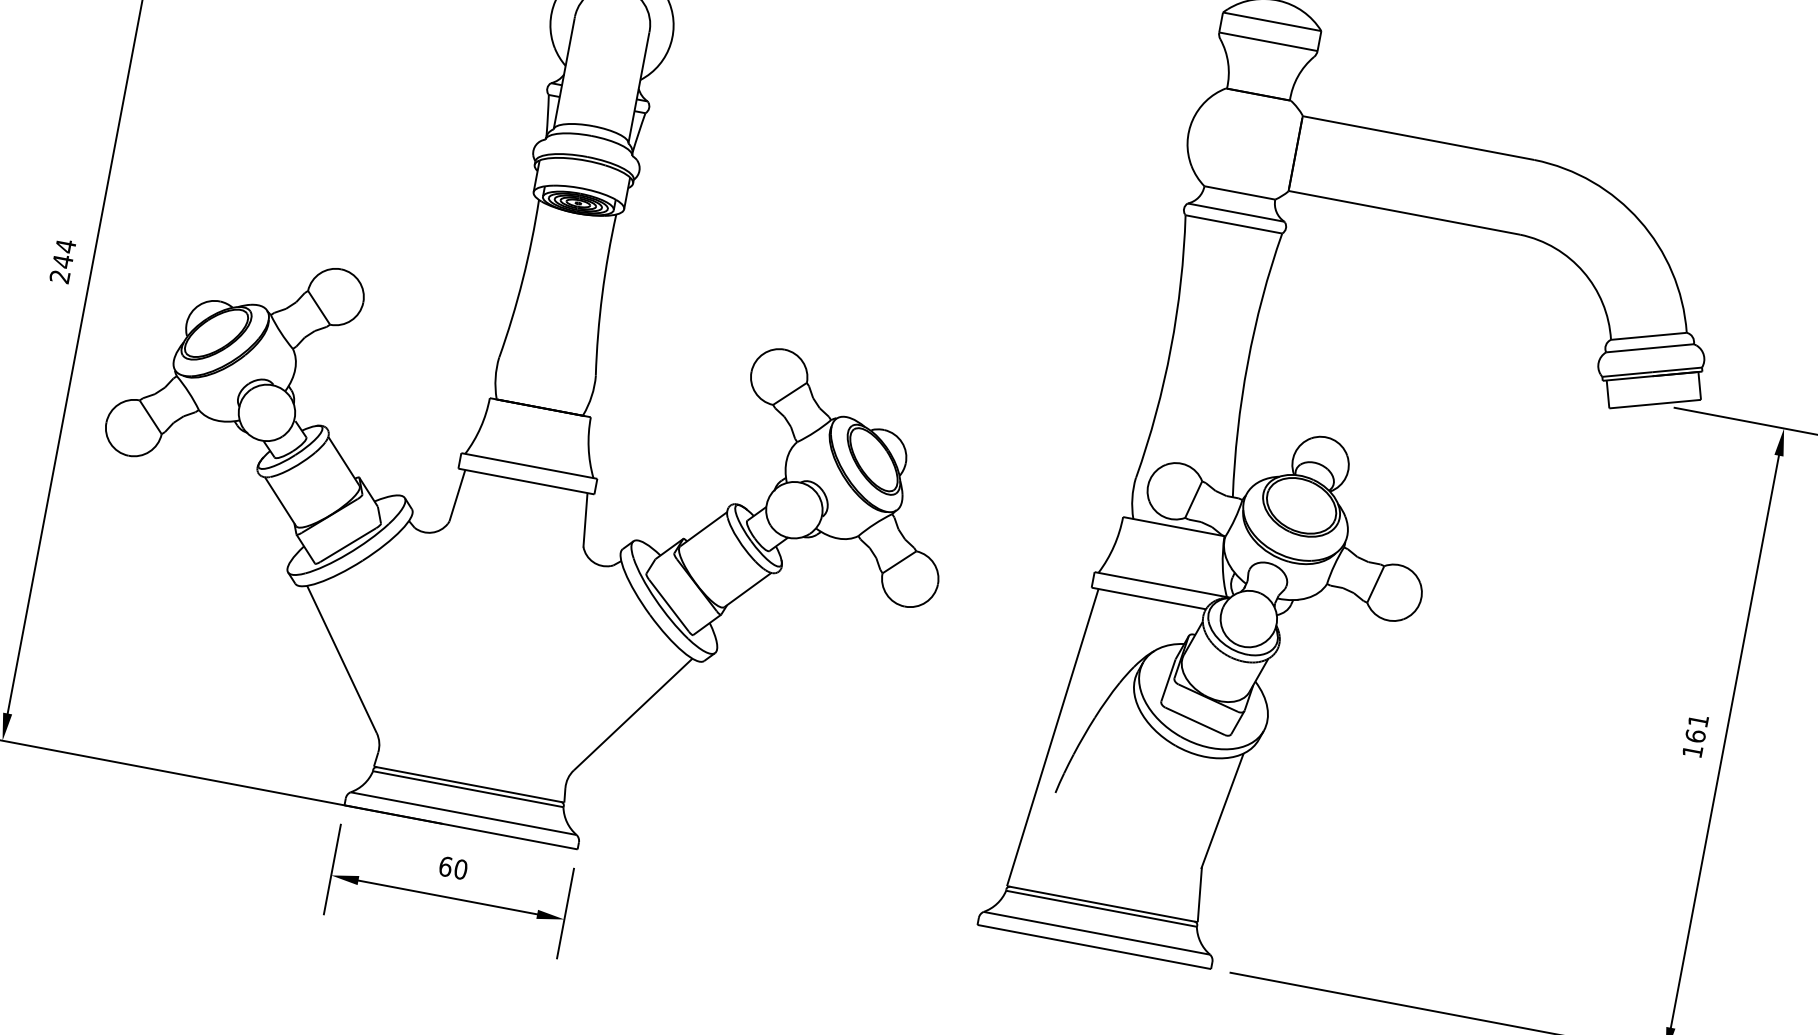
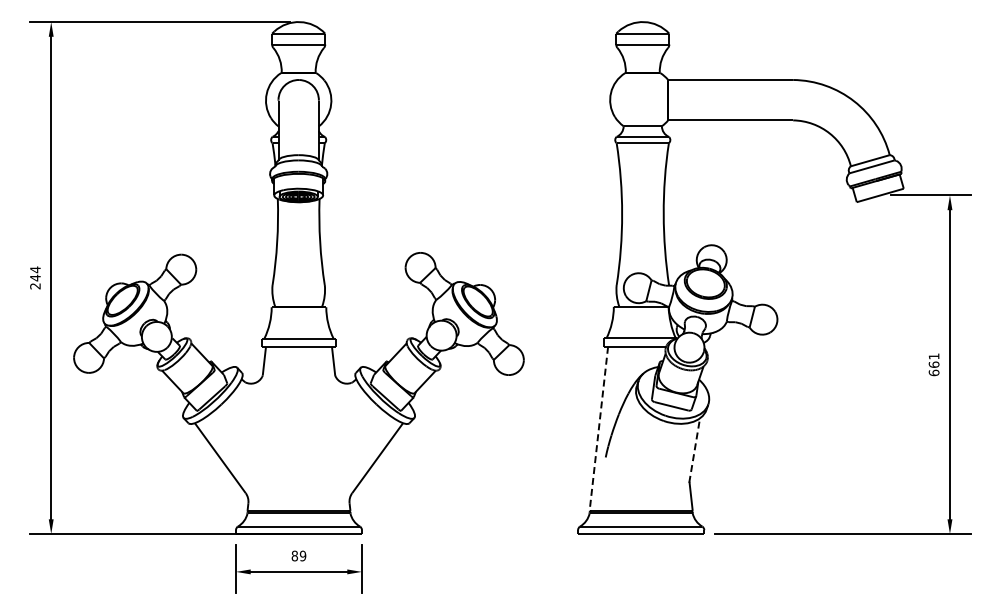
line: (1052, 736) -> (598, 428), solid -> dashed
text: (1691, 750) -> (933, 372), 161 -> 661
line: (1222, 811) -> (694, 450), solid -> dashed
text: (452, 866) -> (298, 555), 60 -> 89

